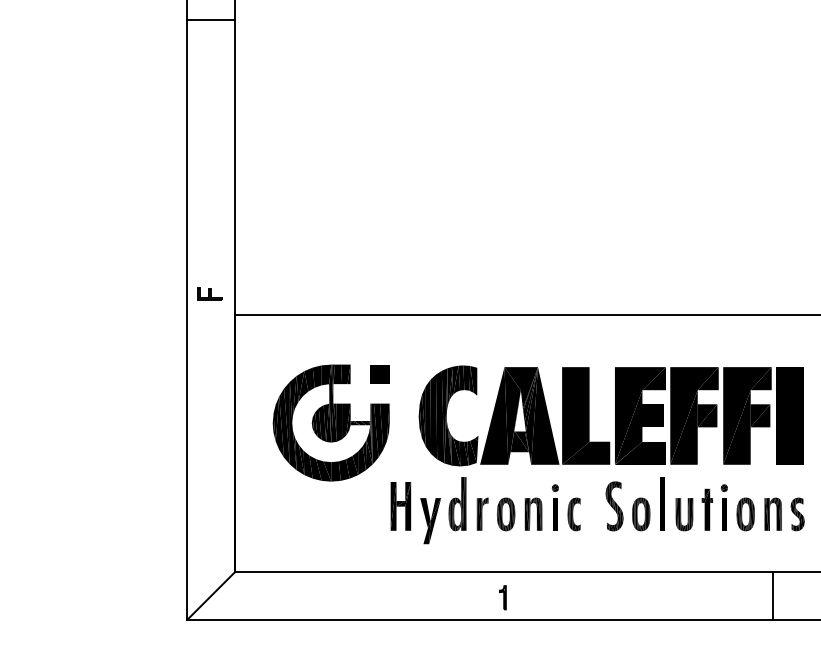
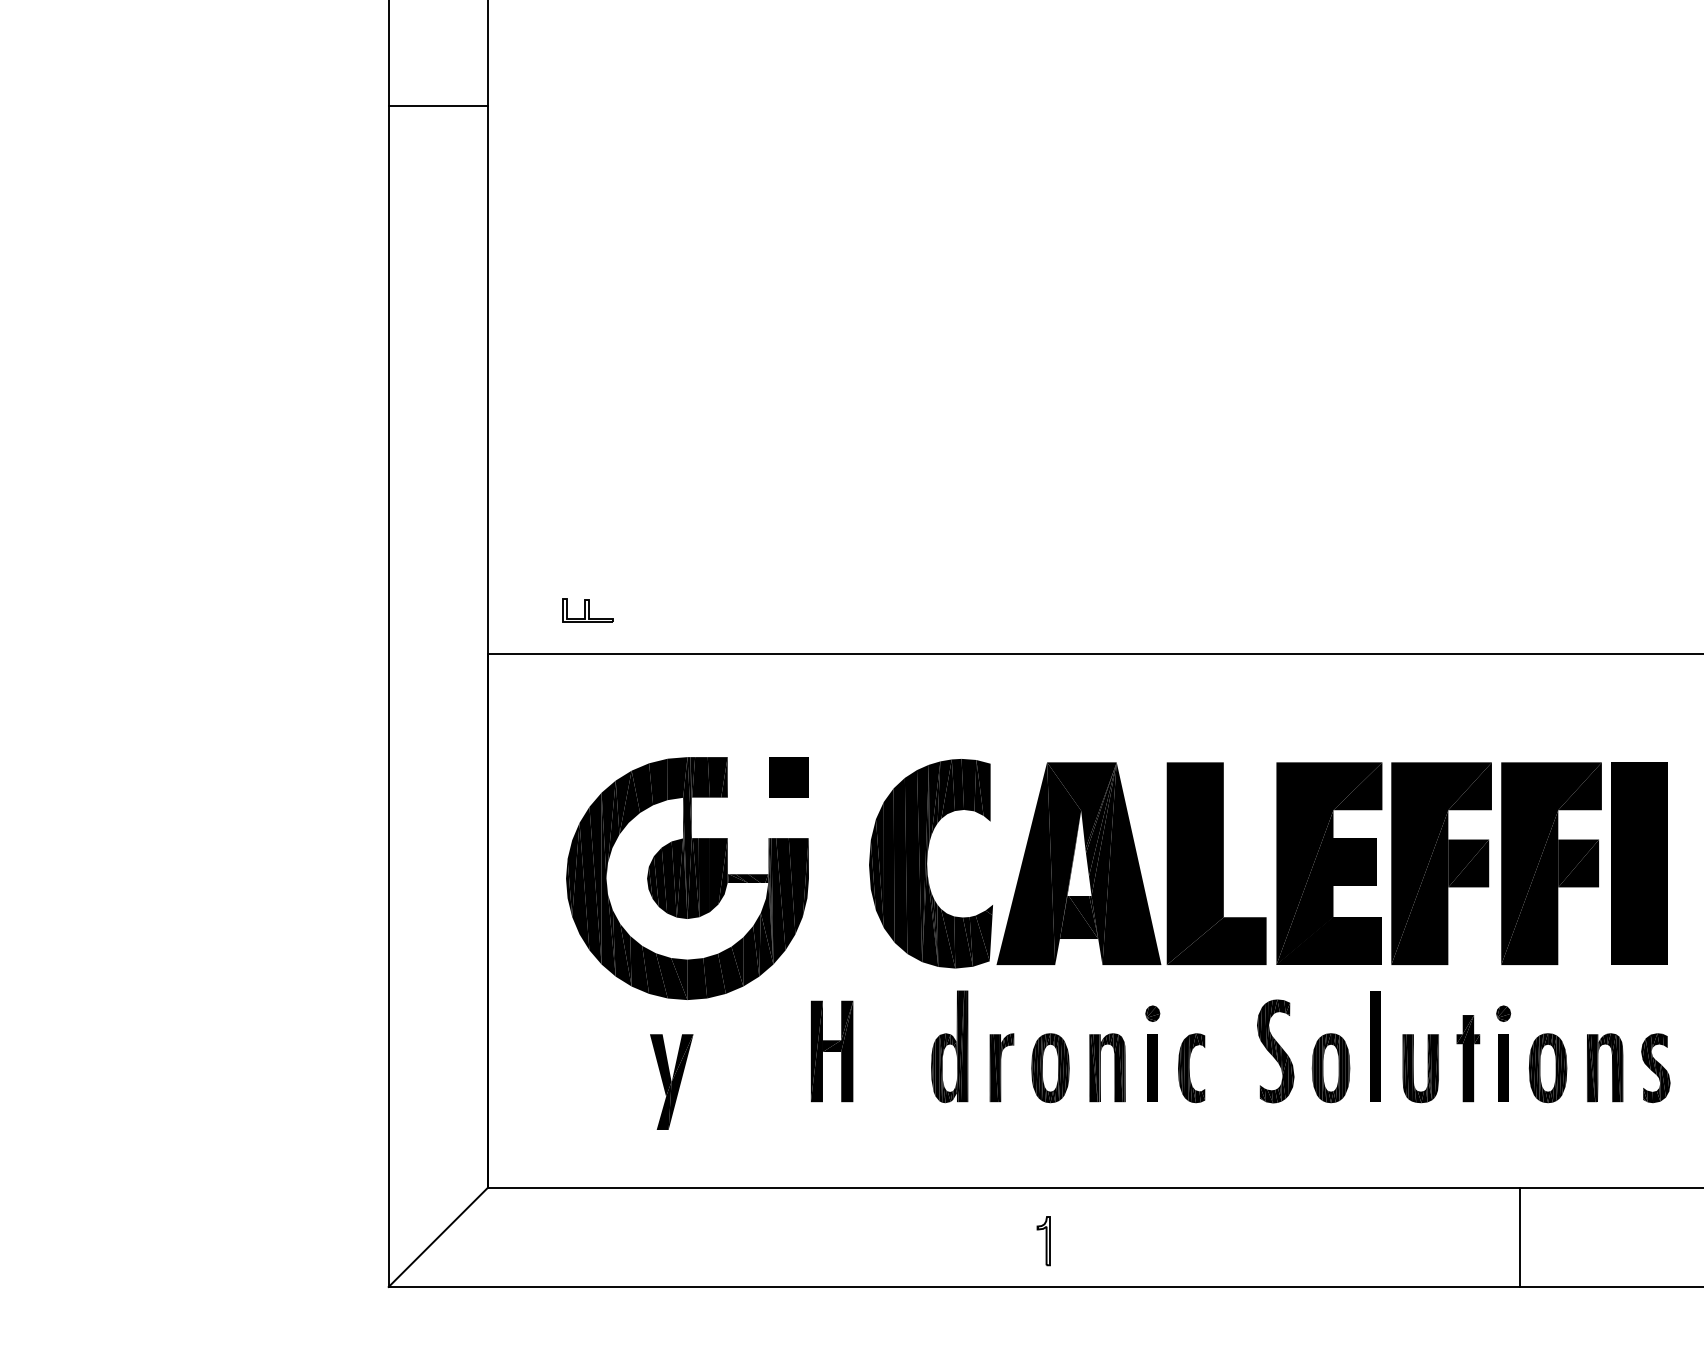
line: (211, 20) -> (438, 107), moved
part: (209, 293) -> (586, 609), moved
part: (430, 521) -> (671, 1082), moved
line: (773, 595) -> (1520, 1236), moved

